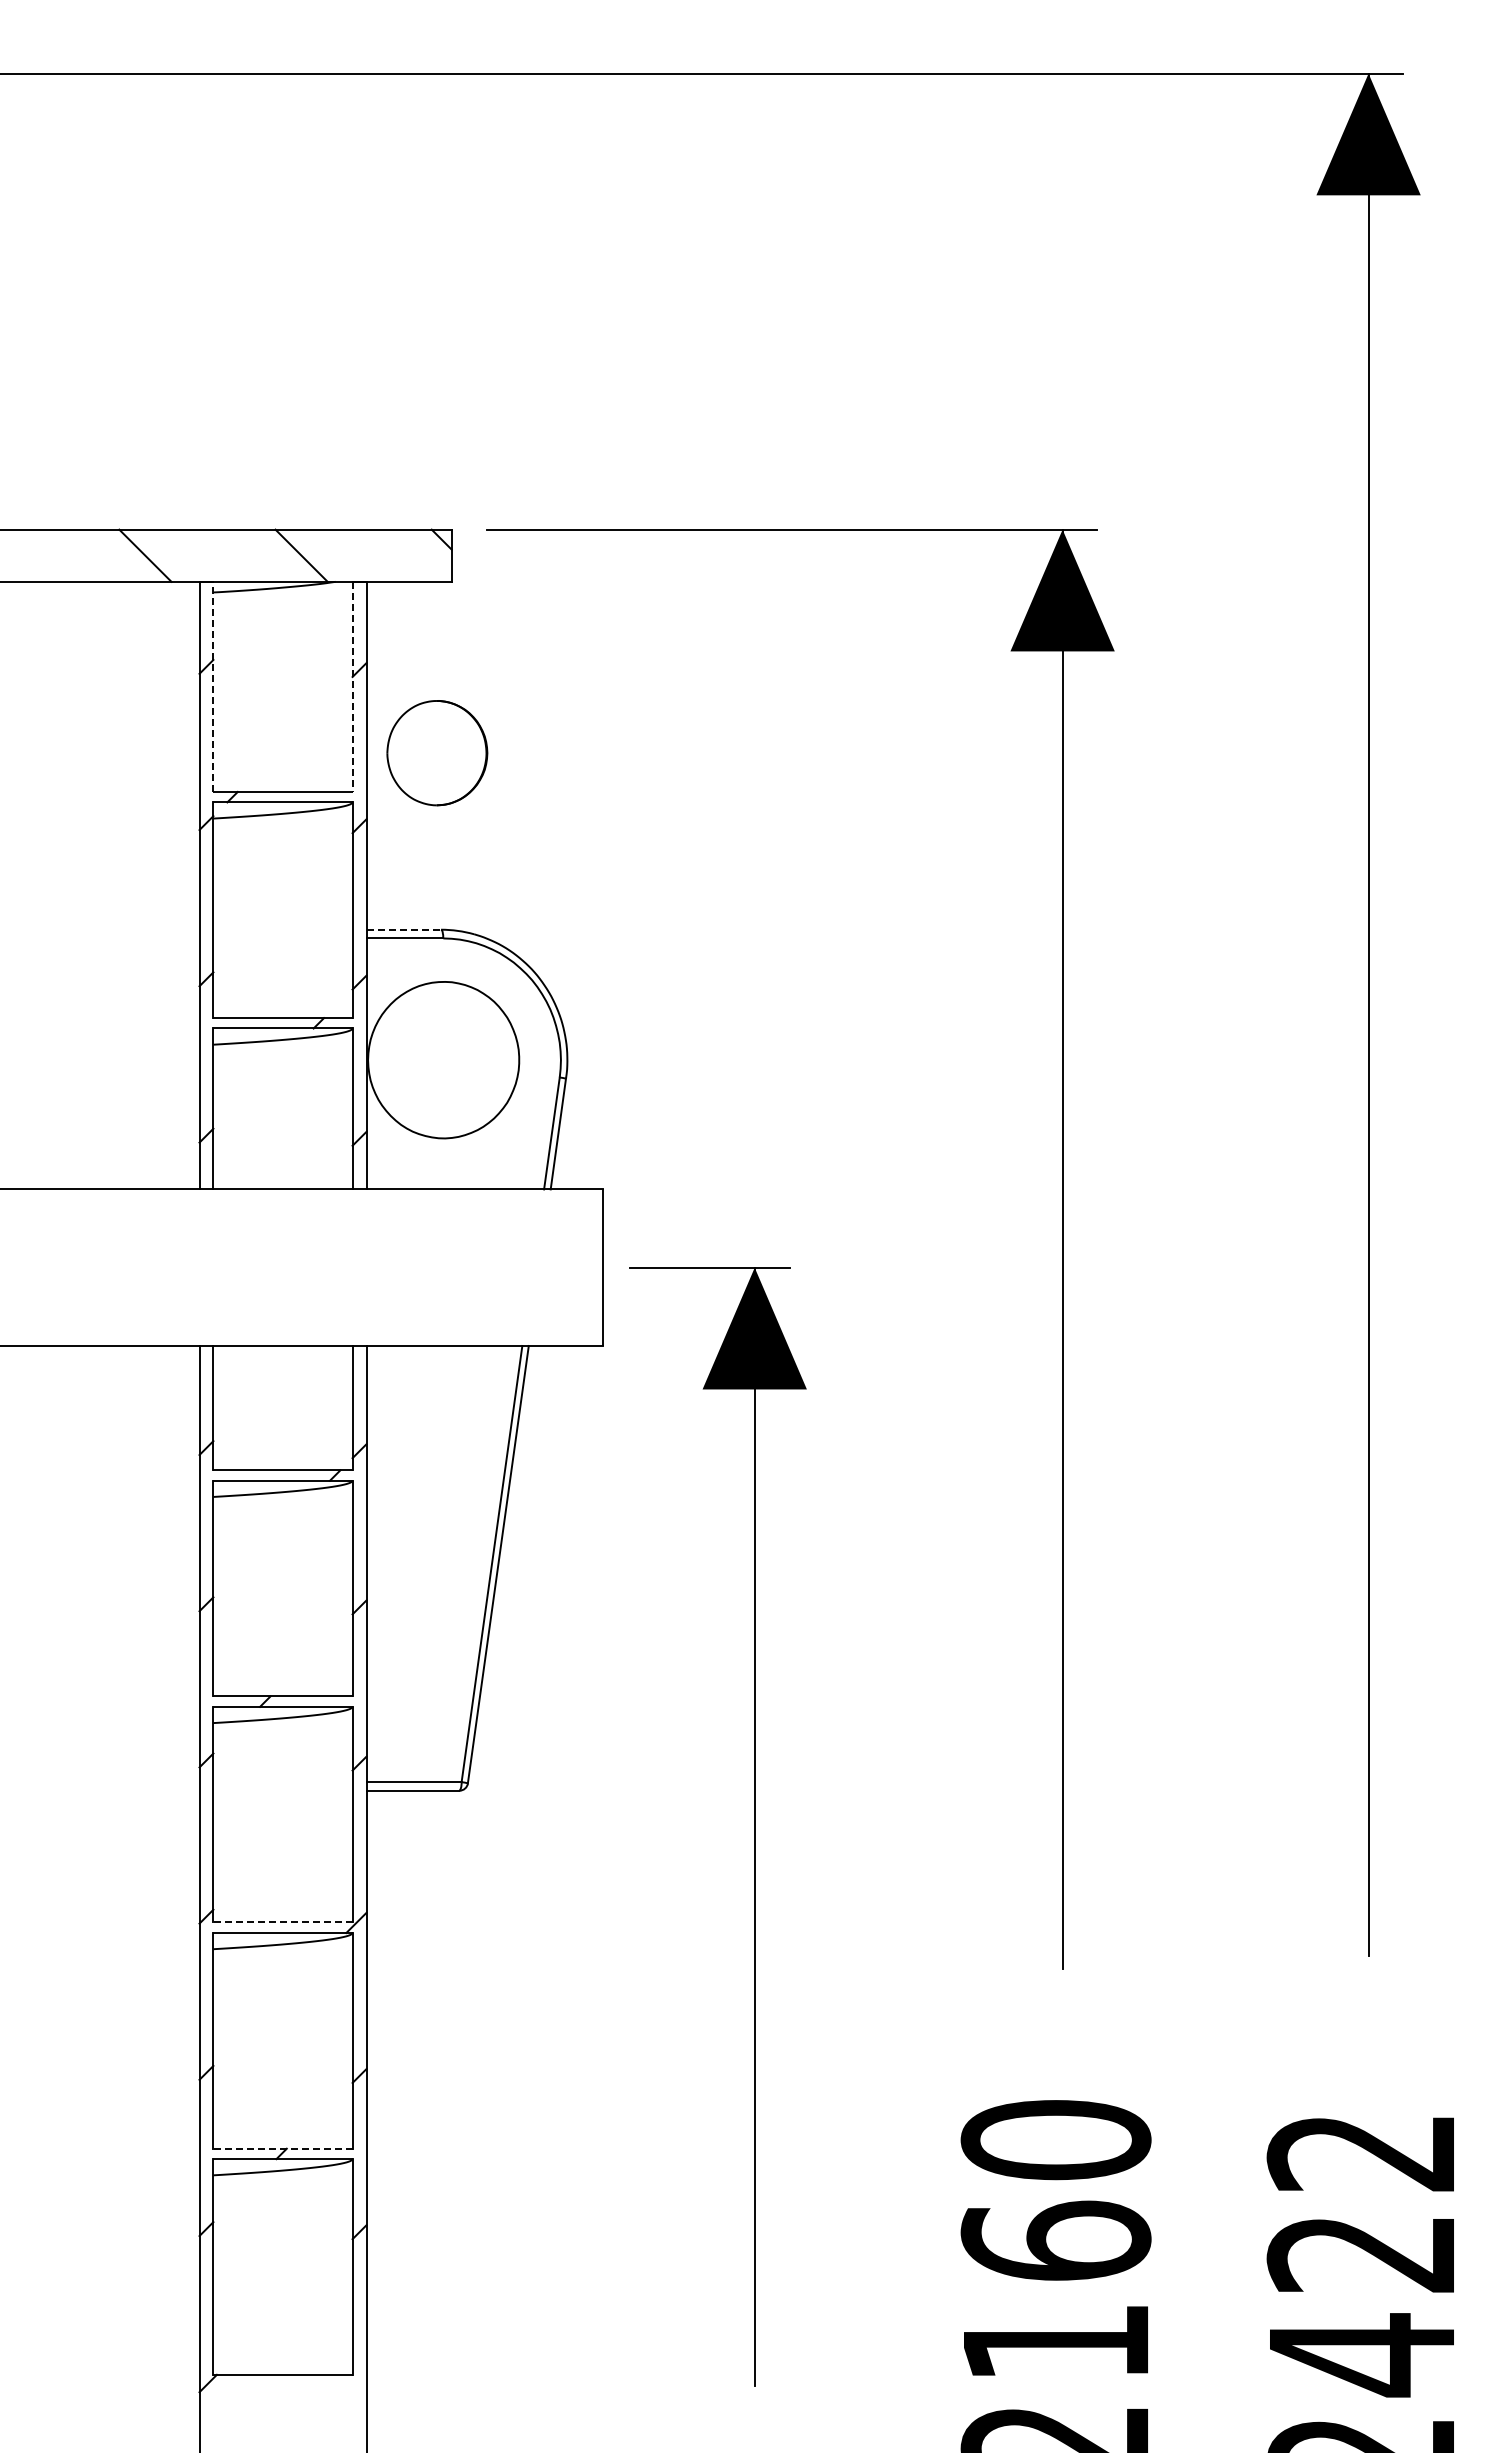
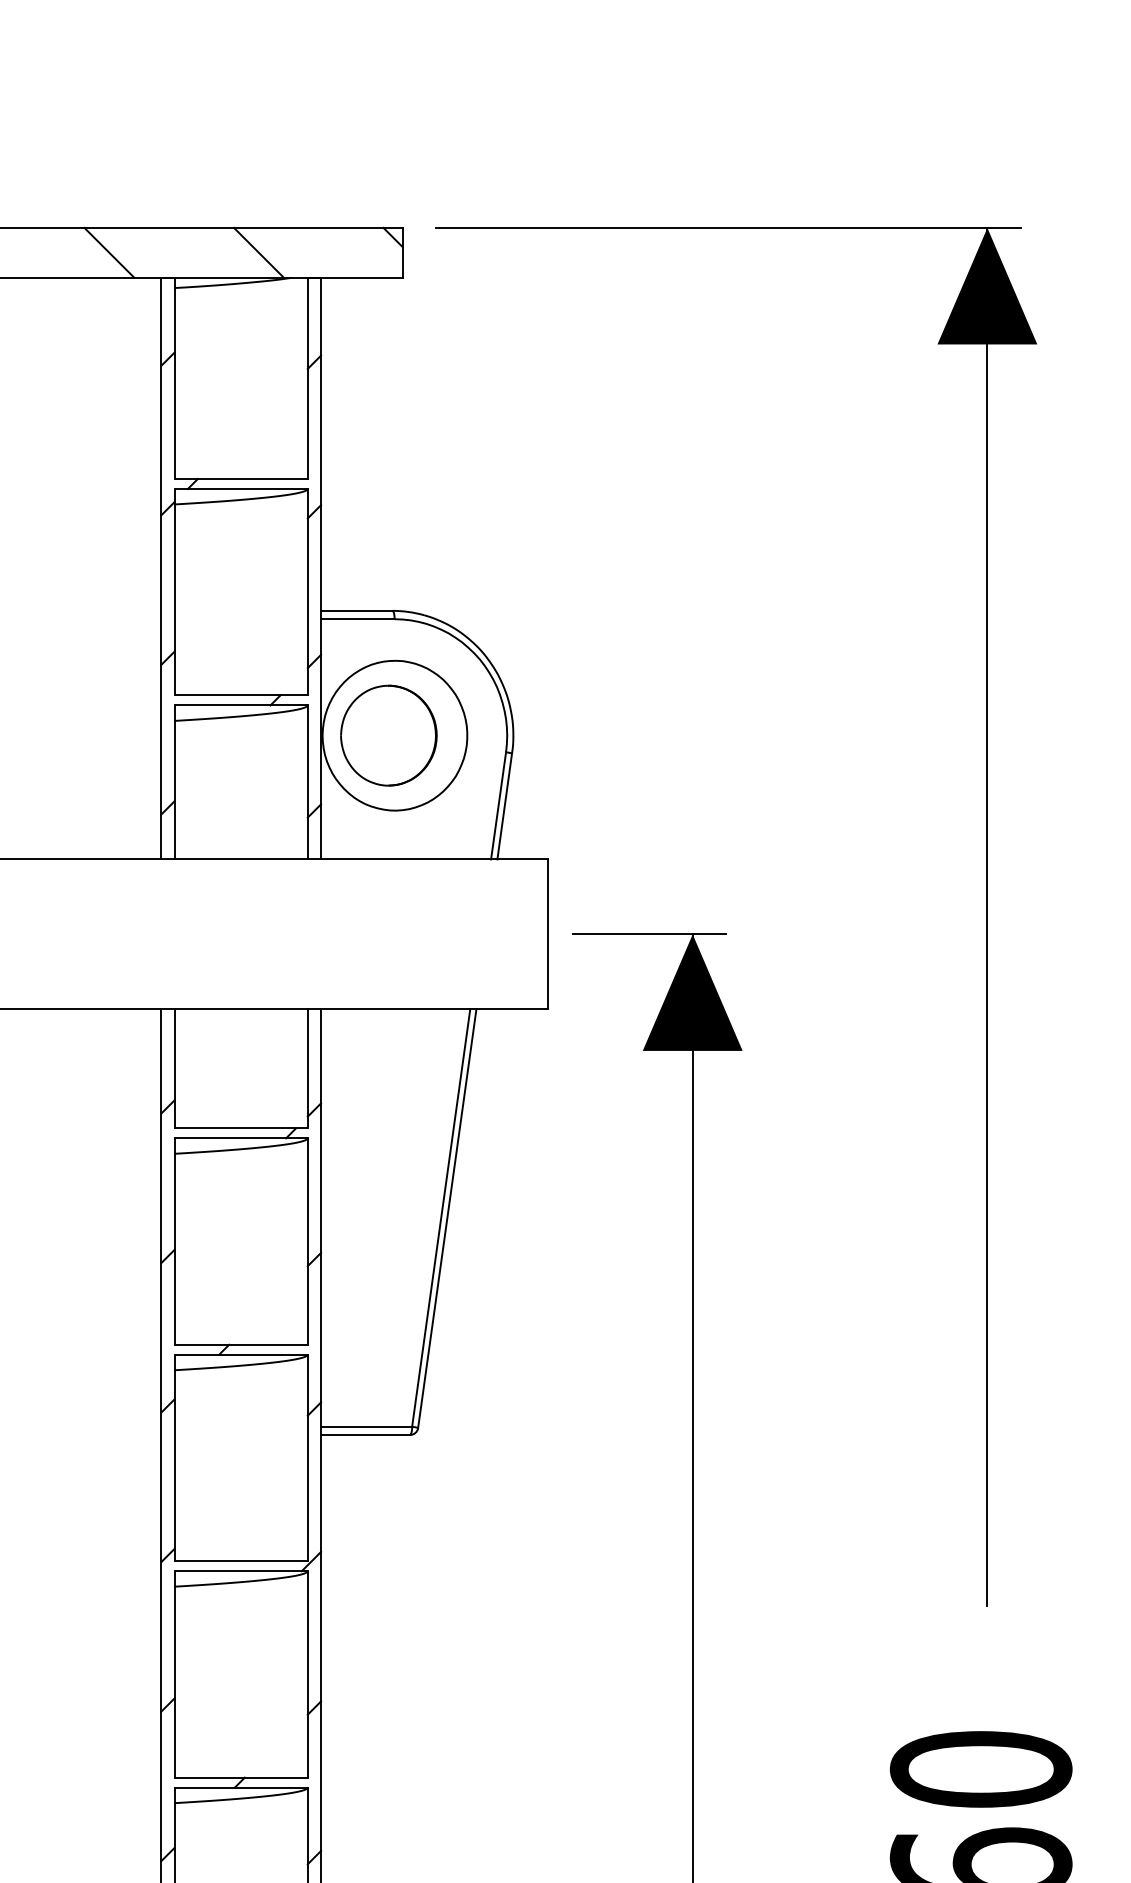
line: (213, 686) -> (174, 378), dashed -> solid
line: (352, 686) -> (307, 378), dashed -> solid
part: (437, 753) -> (389, 736), moved
line: (404, 929) -> (357, 610), dashed -> solid
line: (282, 1922) -> (240, 1561), dashed -> solid
line: (282, 2148) -> (240, 1777), dashed -> solid

